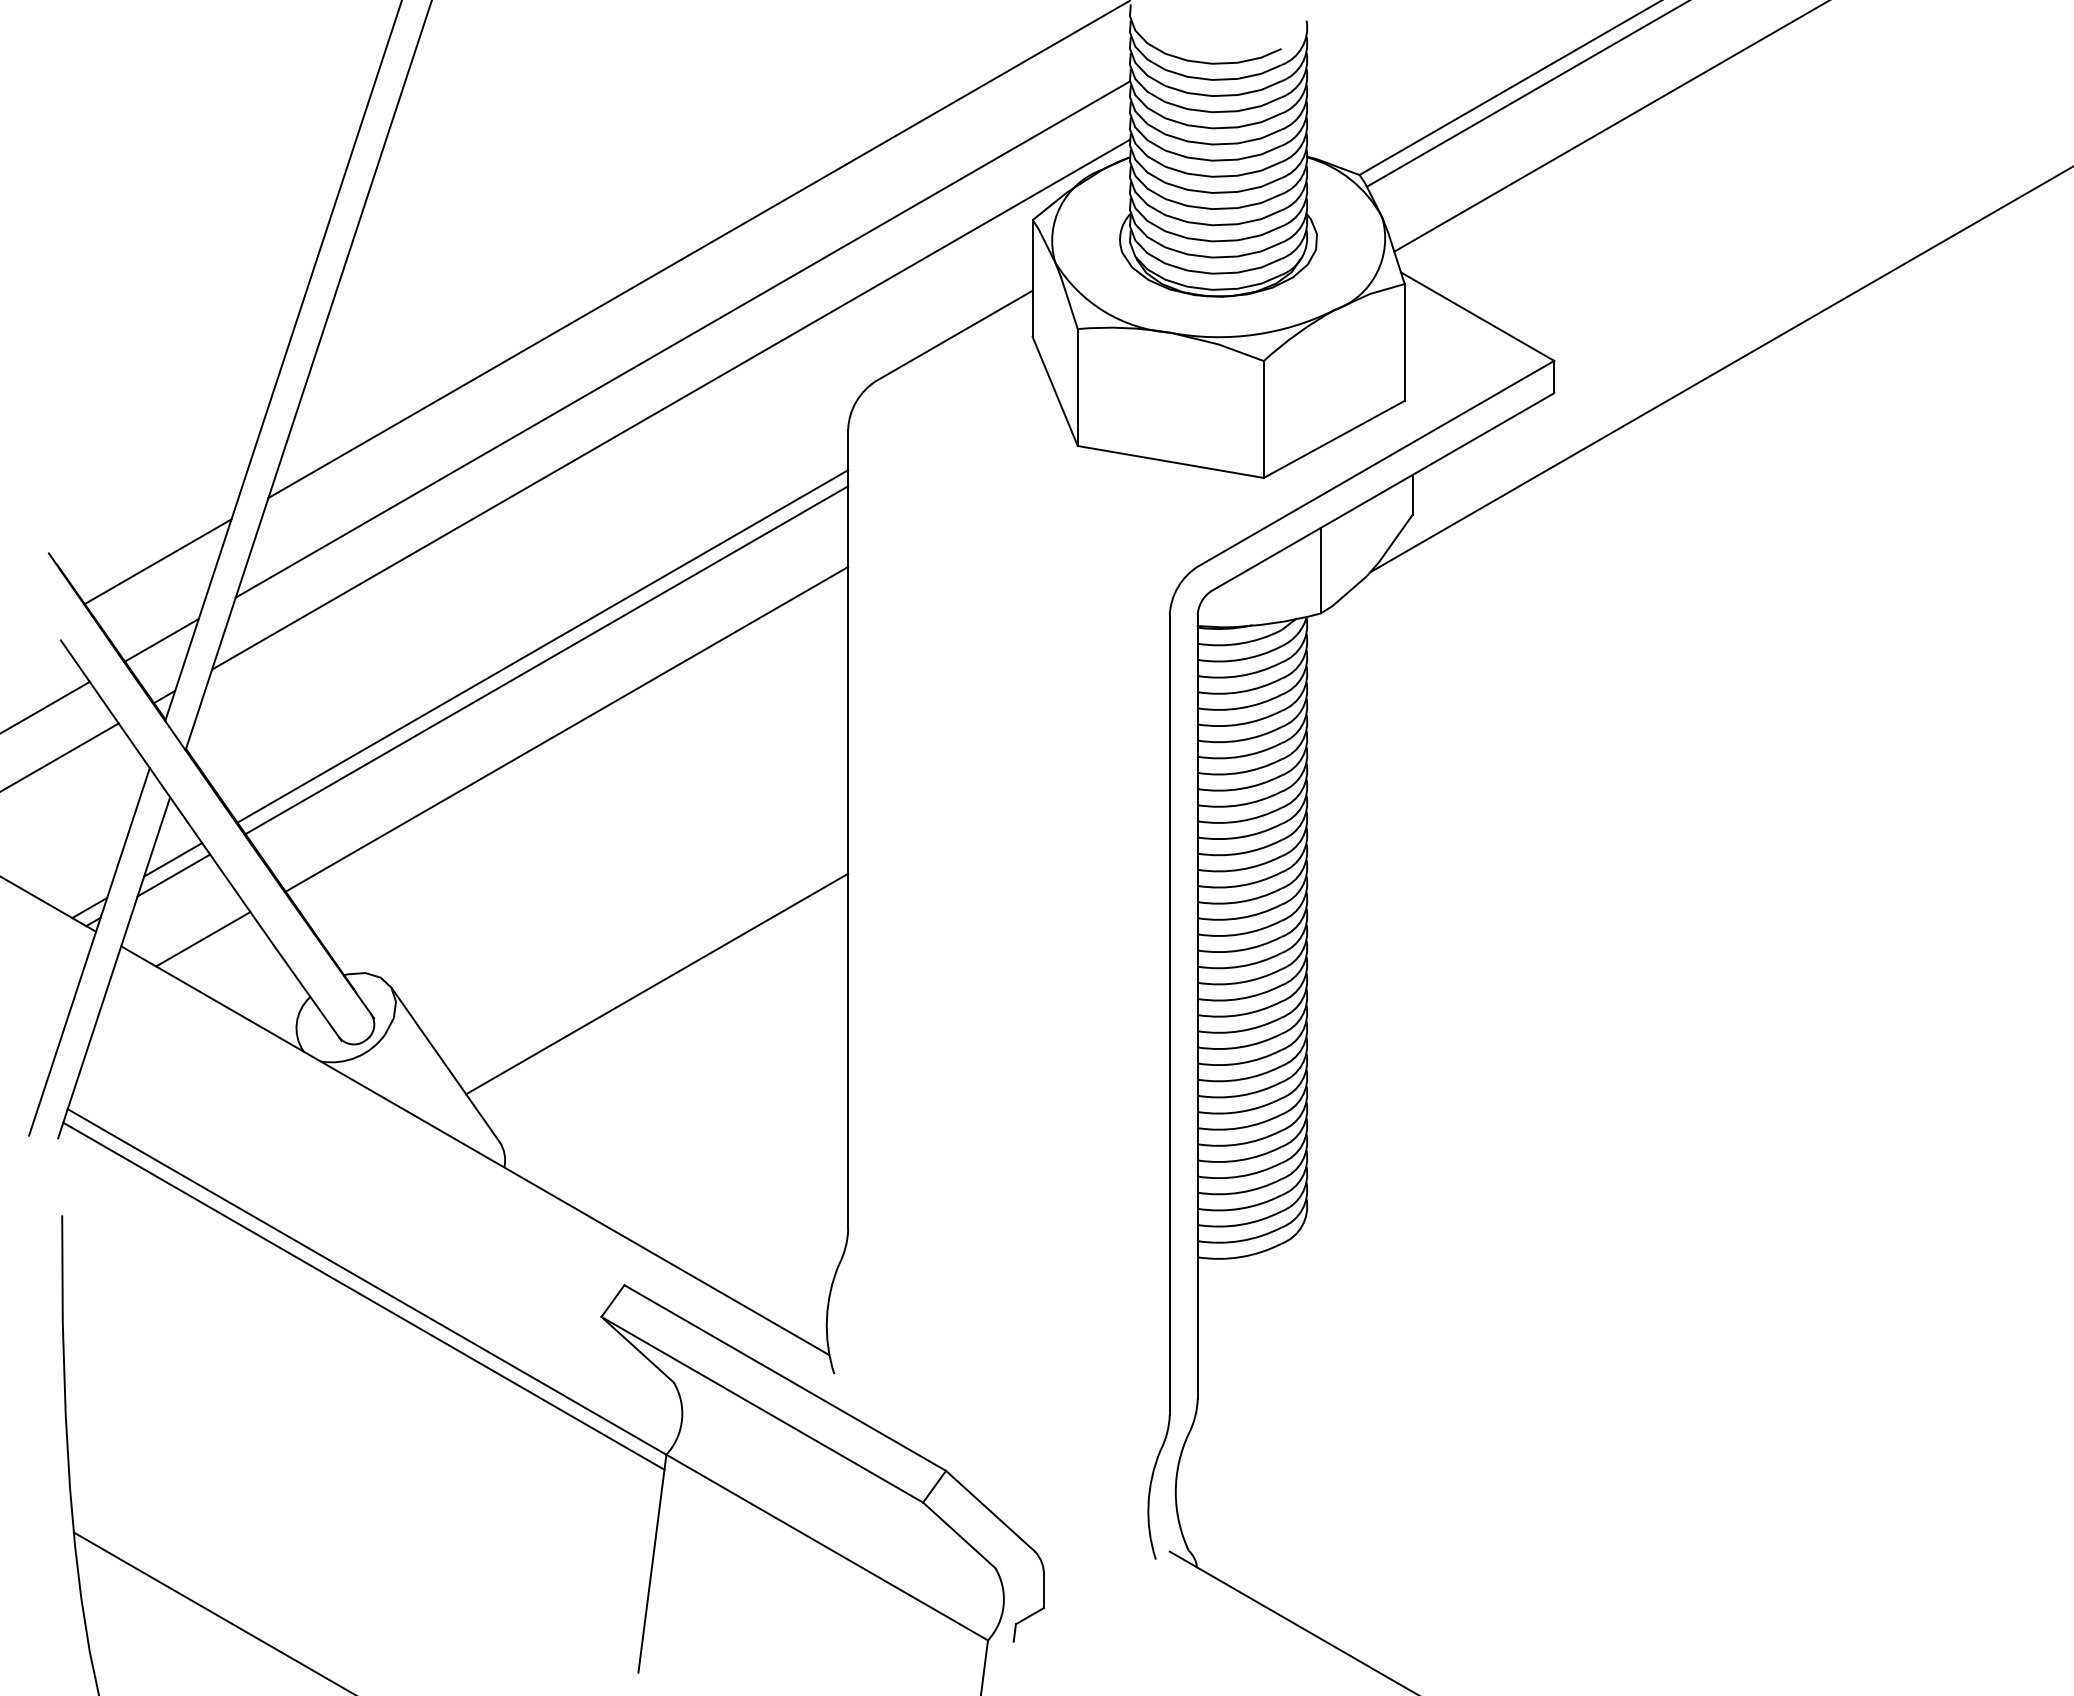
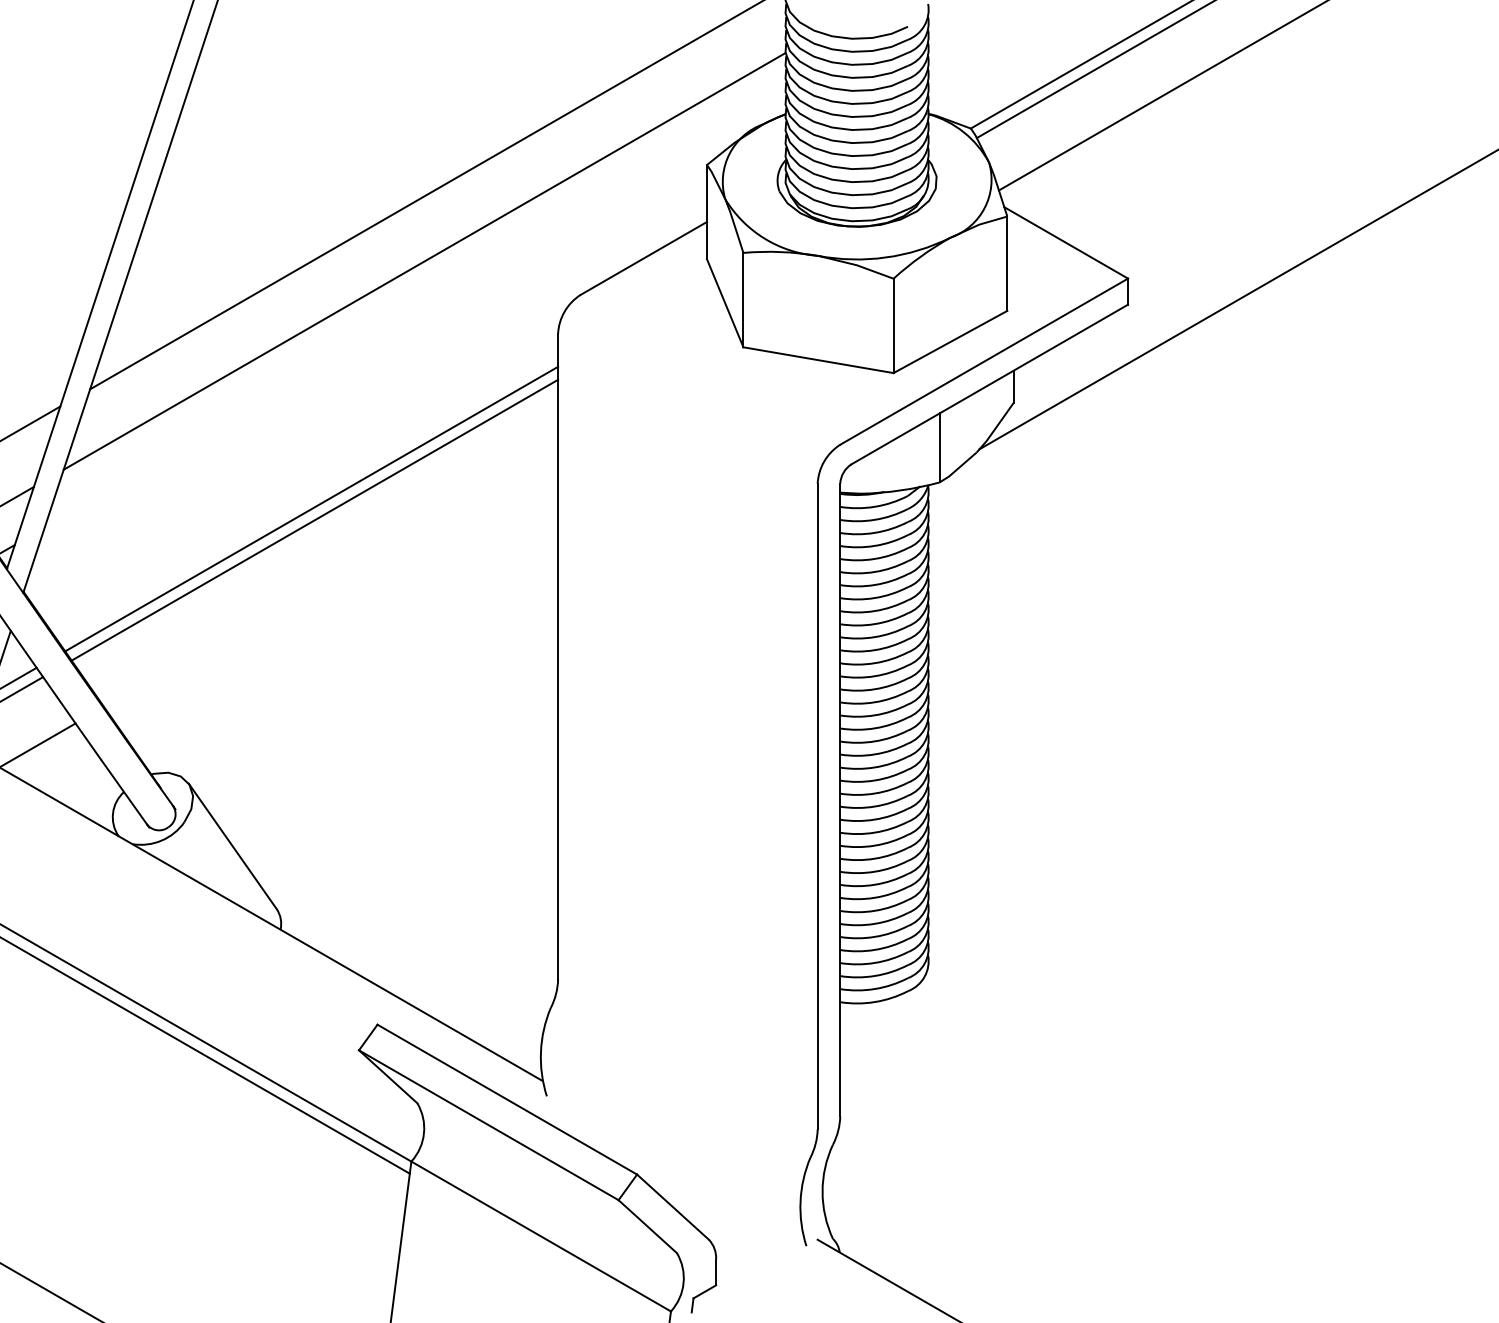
line: (670, 404) -> (414, 313), removed
line: (566, 728) -> (330, 575), removed
line: (657, 983) -> (404, 781), removed

